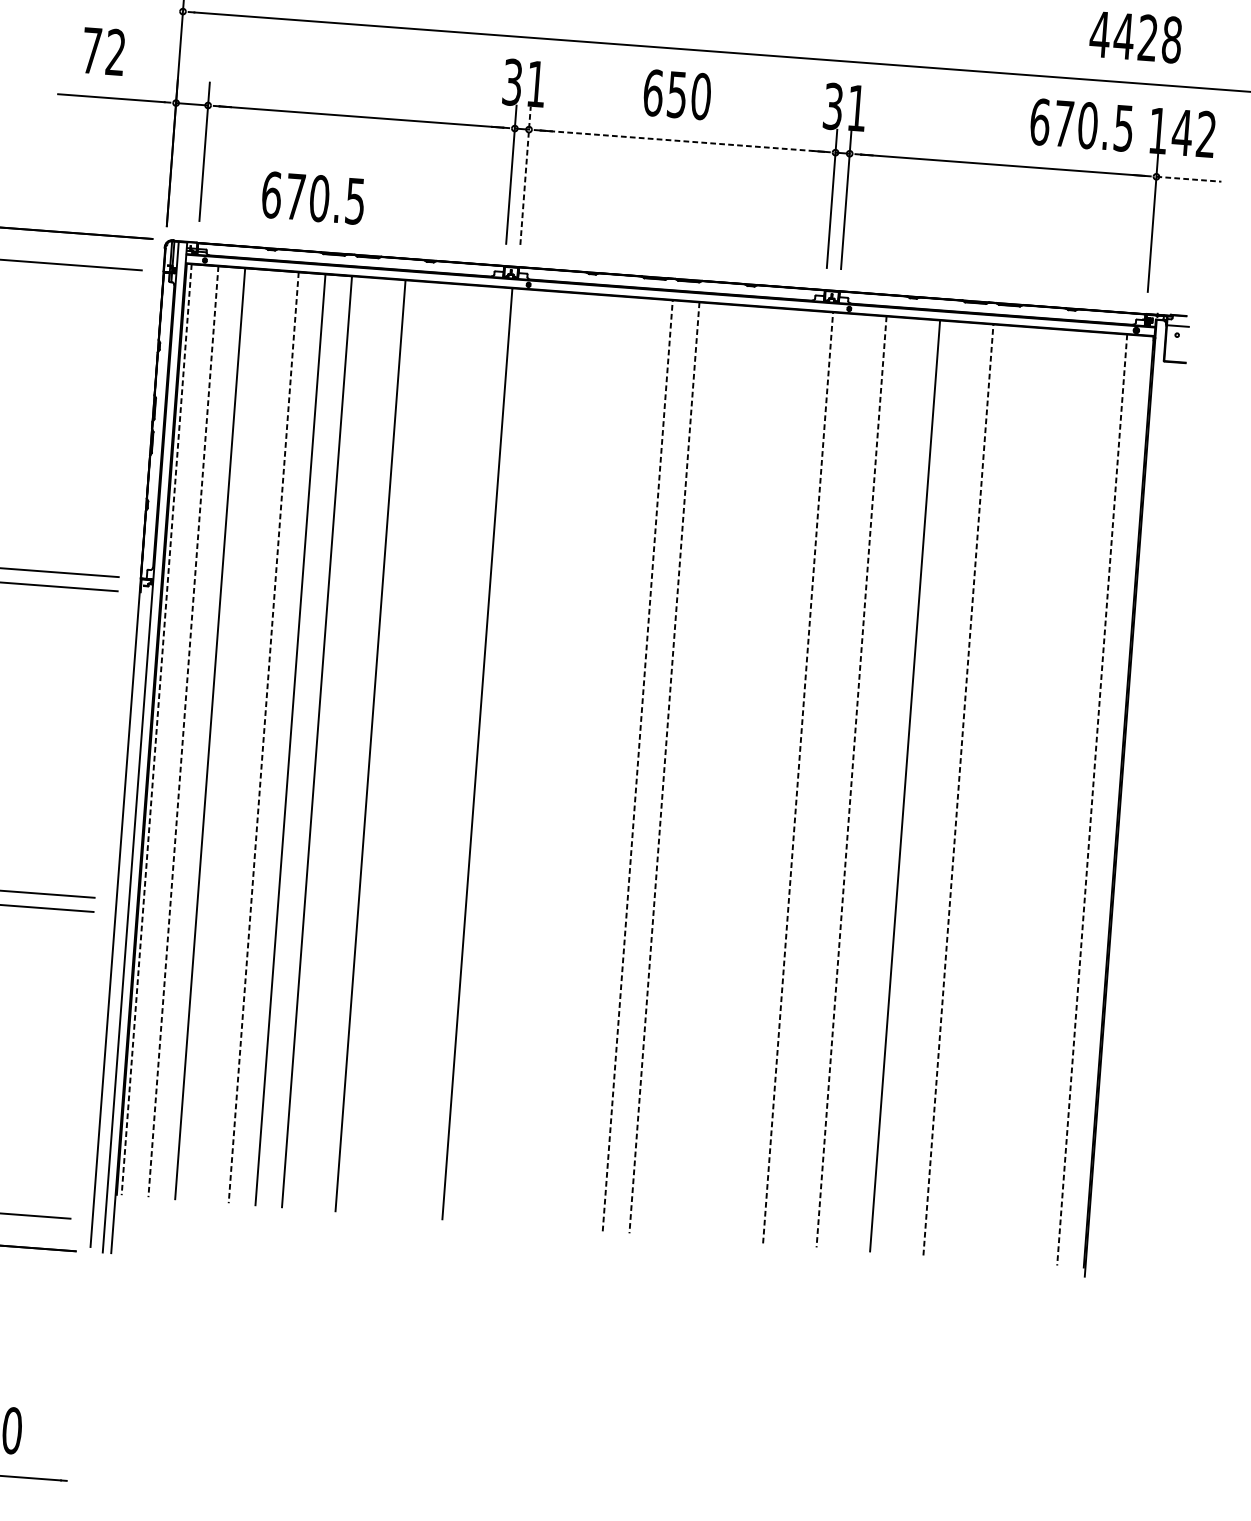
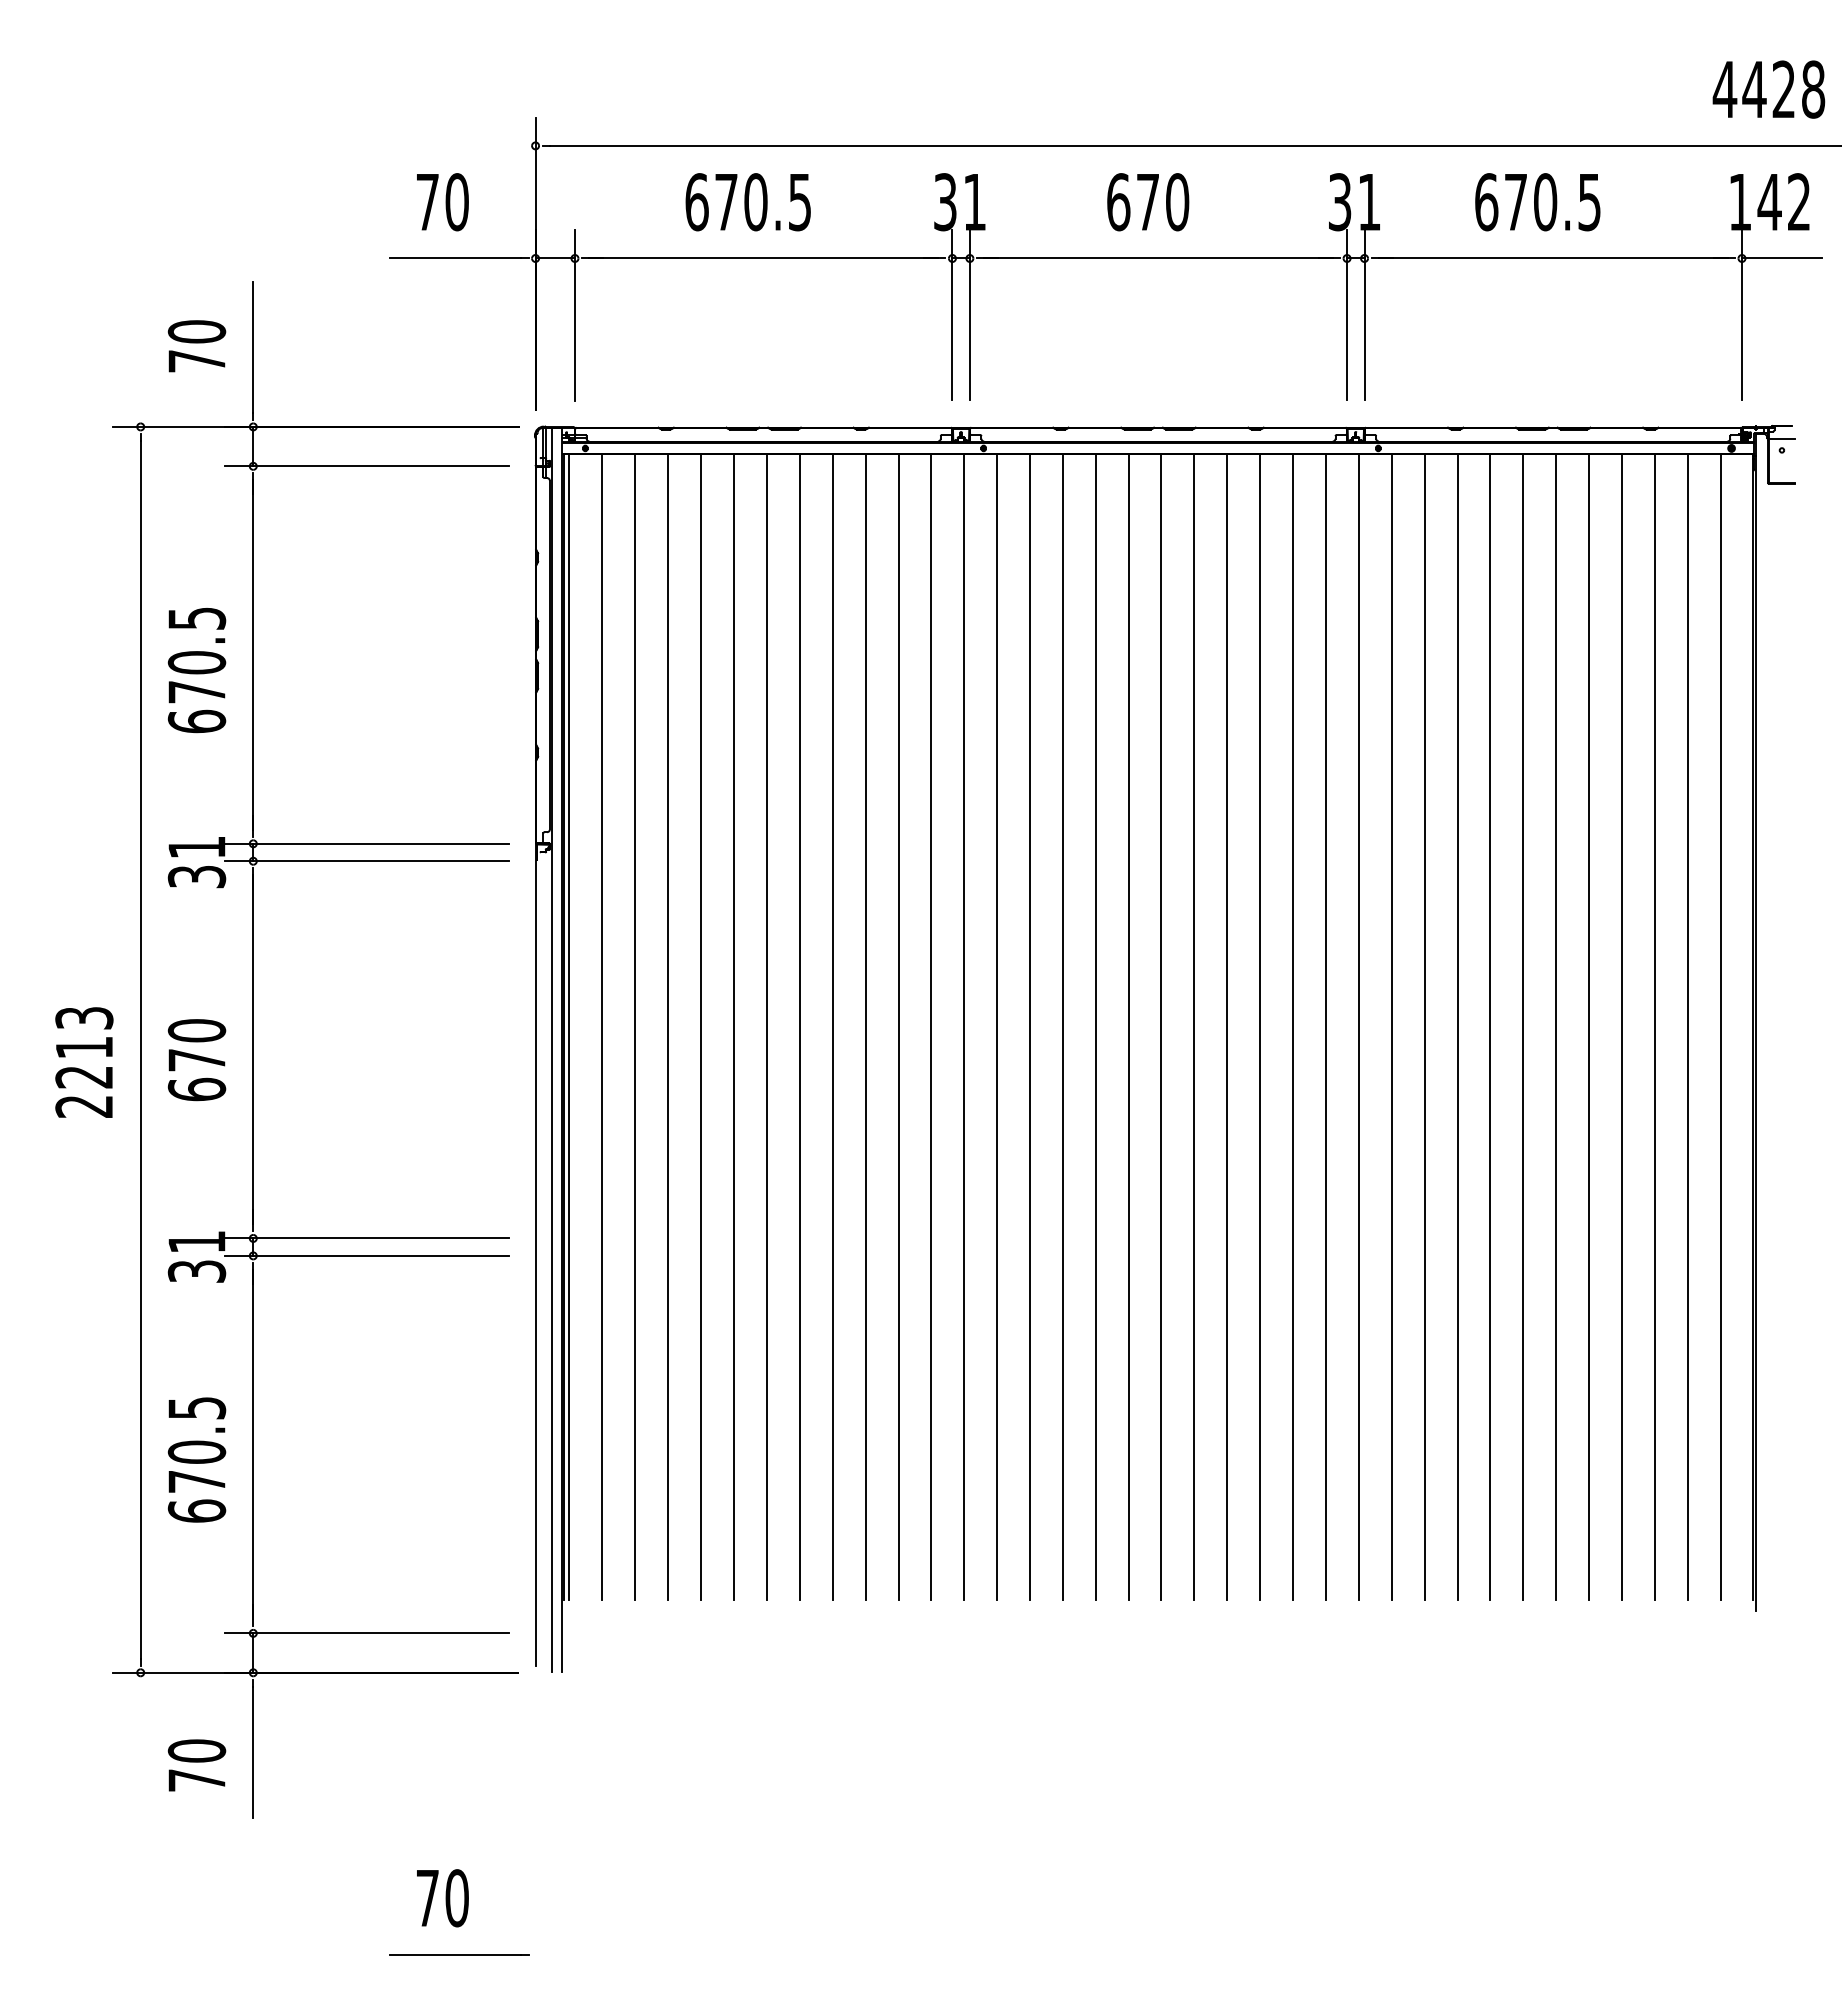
text: (1135, 37) -> (1768, 89), moved
text: (115, 52) -> (456, 202), 72 -> 70
text: (676, 94) -> (1147, 202), 650 -> 670
text: (1081, 125) -> (1537, 202), moved
line: (682, 141) -> (1158, 258), dashed -> solid
line: (525, 175) -> (969, 314), dashed -> solid
line: (1188, 179) -> (1781, 258), dashed -> solid
text: (312, 198) -> (747, 202), moved
line: (156, 730) -> (569, 1027), dashed -> solid
line: (183, 732) -> (602, 1027), dashed -> solid
line: (237, 735) -> (668, 1026), added
line: (263, 738) -> (701, 1027), dashed -> solid
line: (343, 743) -> (799, 1026), added
line: (397, 747) -> (865, 1026), added
line: (424, 749) -> (898, 1026), added
line: (450, 751) -> (931, 1026), added
line: (504, 755) -> (997, 1026), added
line: (530, 757) -> (1029, 1026), added
line: (557, 759) -> (1062, 1026), added
line: (584, 761) -> (1095, 1026), added
line: (610, 763) -> (1128, 1026), added
line: (637, 766) -> (1161, 1027), dashed -> solid
line: (664, 768) -> (1194, 1027), dashed -> solid
line: (691, 769) -> (1227, 1026), added
line: (718, 771) -> (1260, 1026), added
line: (745, 773) -> (1293, 1026), added
line: (771, 775) -> (1326, 1026), added
line: (797, 778) -> (1358, 1027), dashed -> solid
line: (824, 779) -> (1391, 1026), added
line: (851, 782) -> (1424, 1027), dashed -> solid
line: (878, 783) -> (1457, 1026), added
line: (931, 787) -> (1523, 1026), added
line: (958, 790) -> (1556, 1027), dashed -> solid
line: (984, 791) -> (1588, 1026), added
line: (1011, 793) -> (1621, 1026), added
line: (1038, 795) -> (1654, 1026), added
line: (1065, 797) -> (1687, 1026), added
line: (1091, 800) -> (1720, 1027), dashed -> solid

